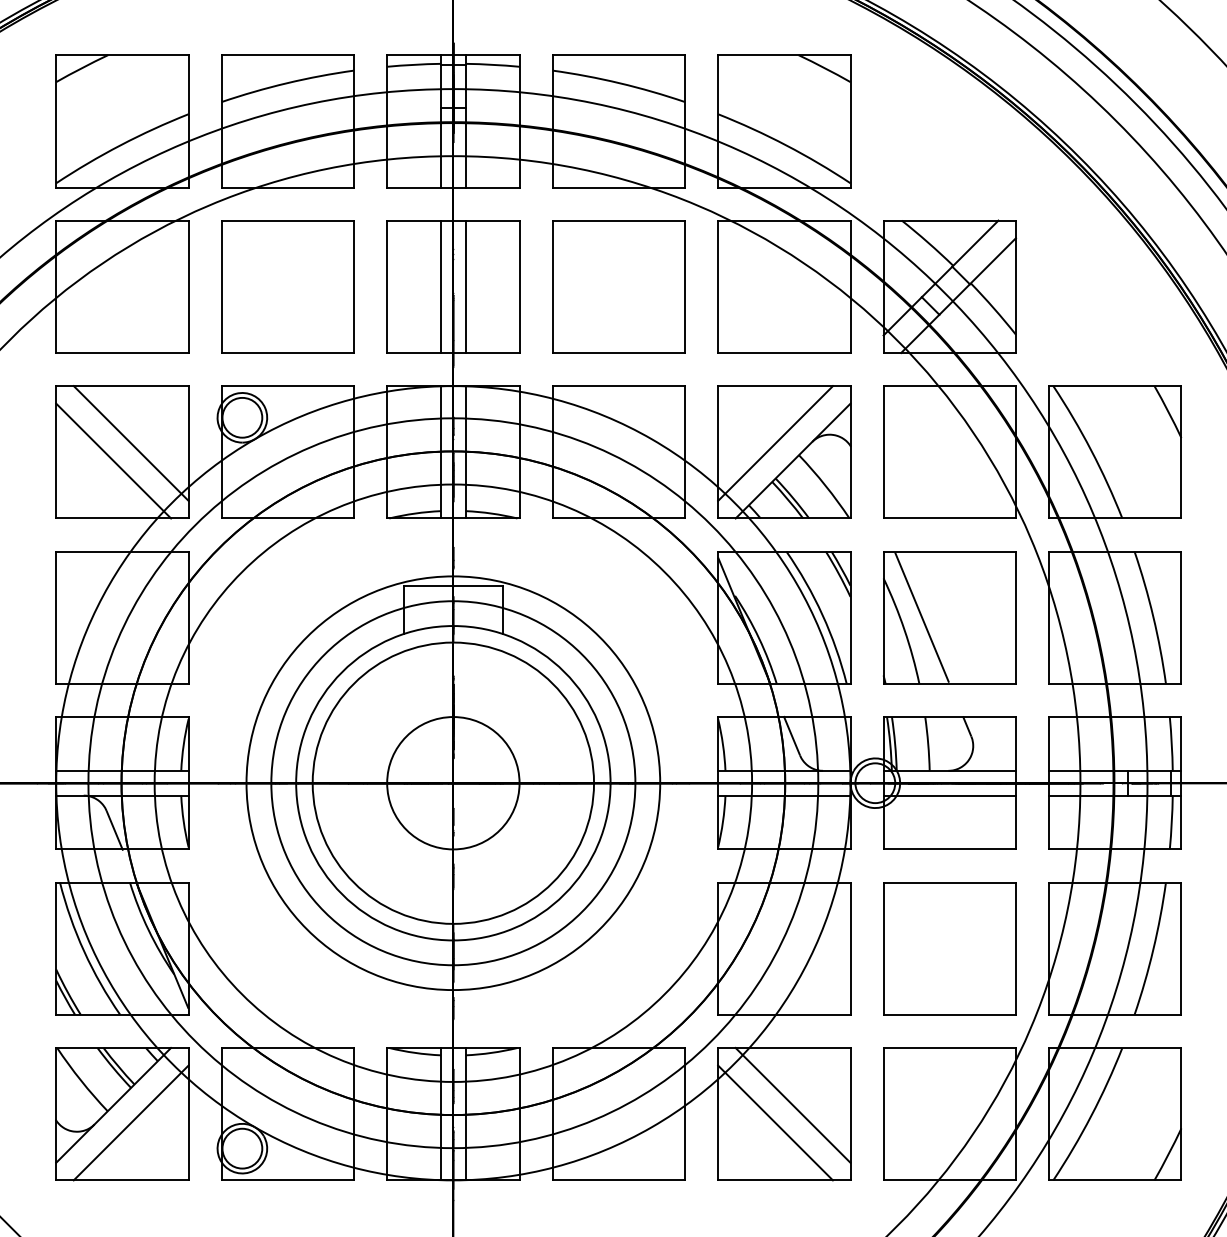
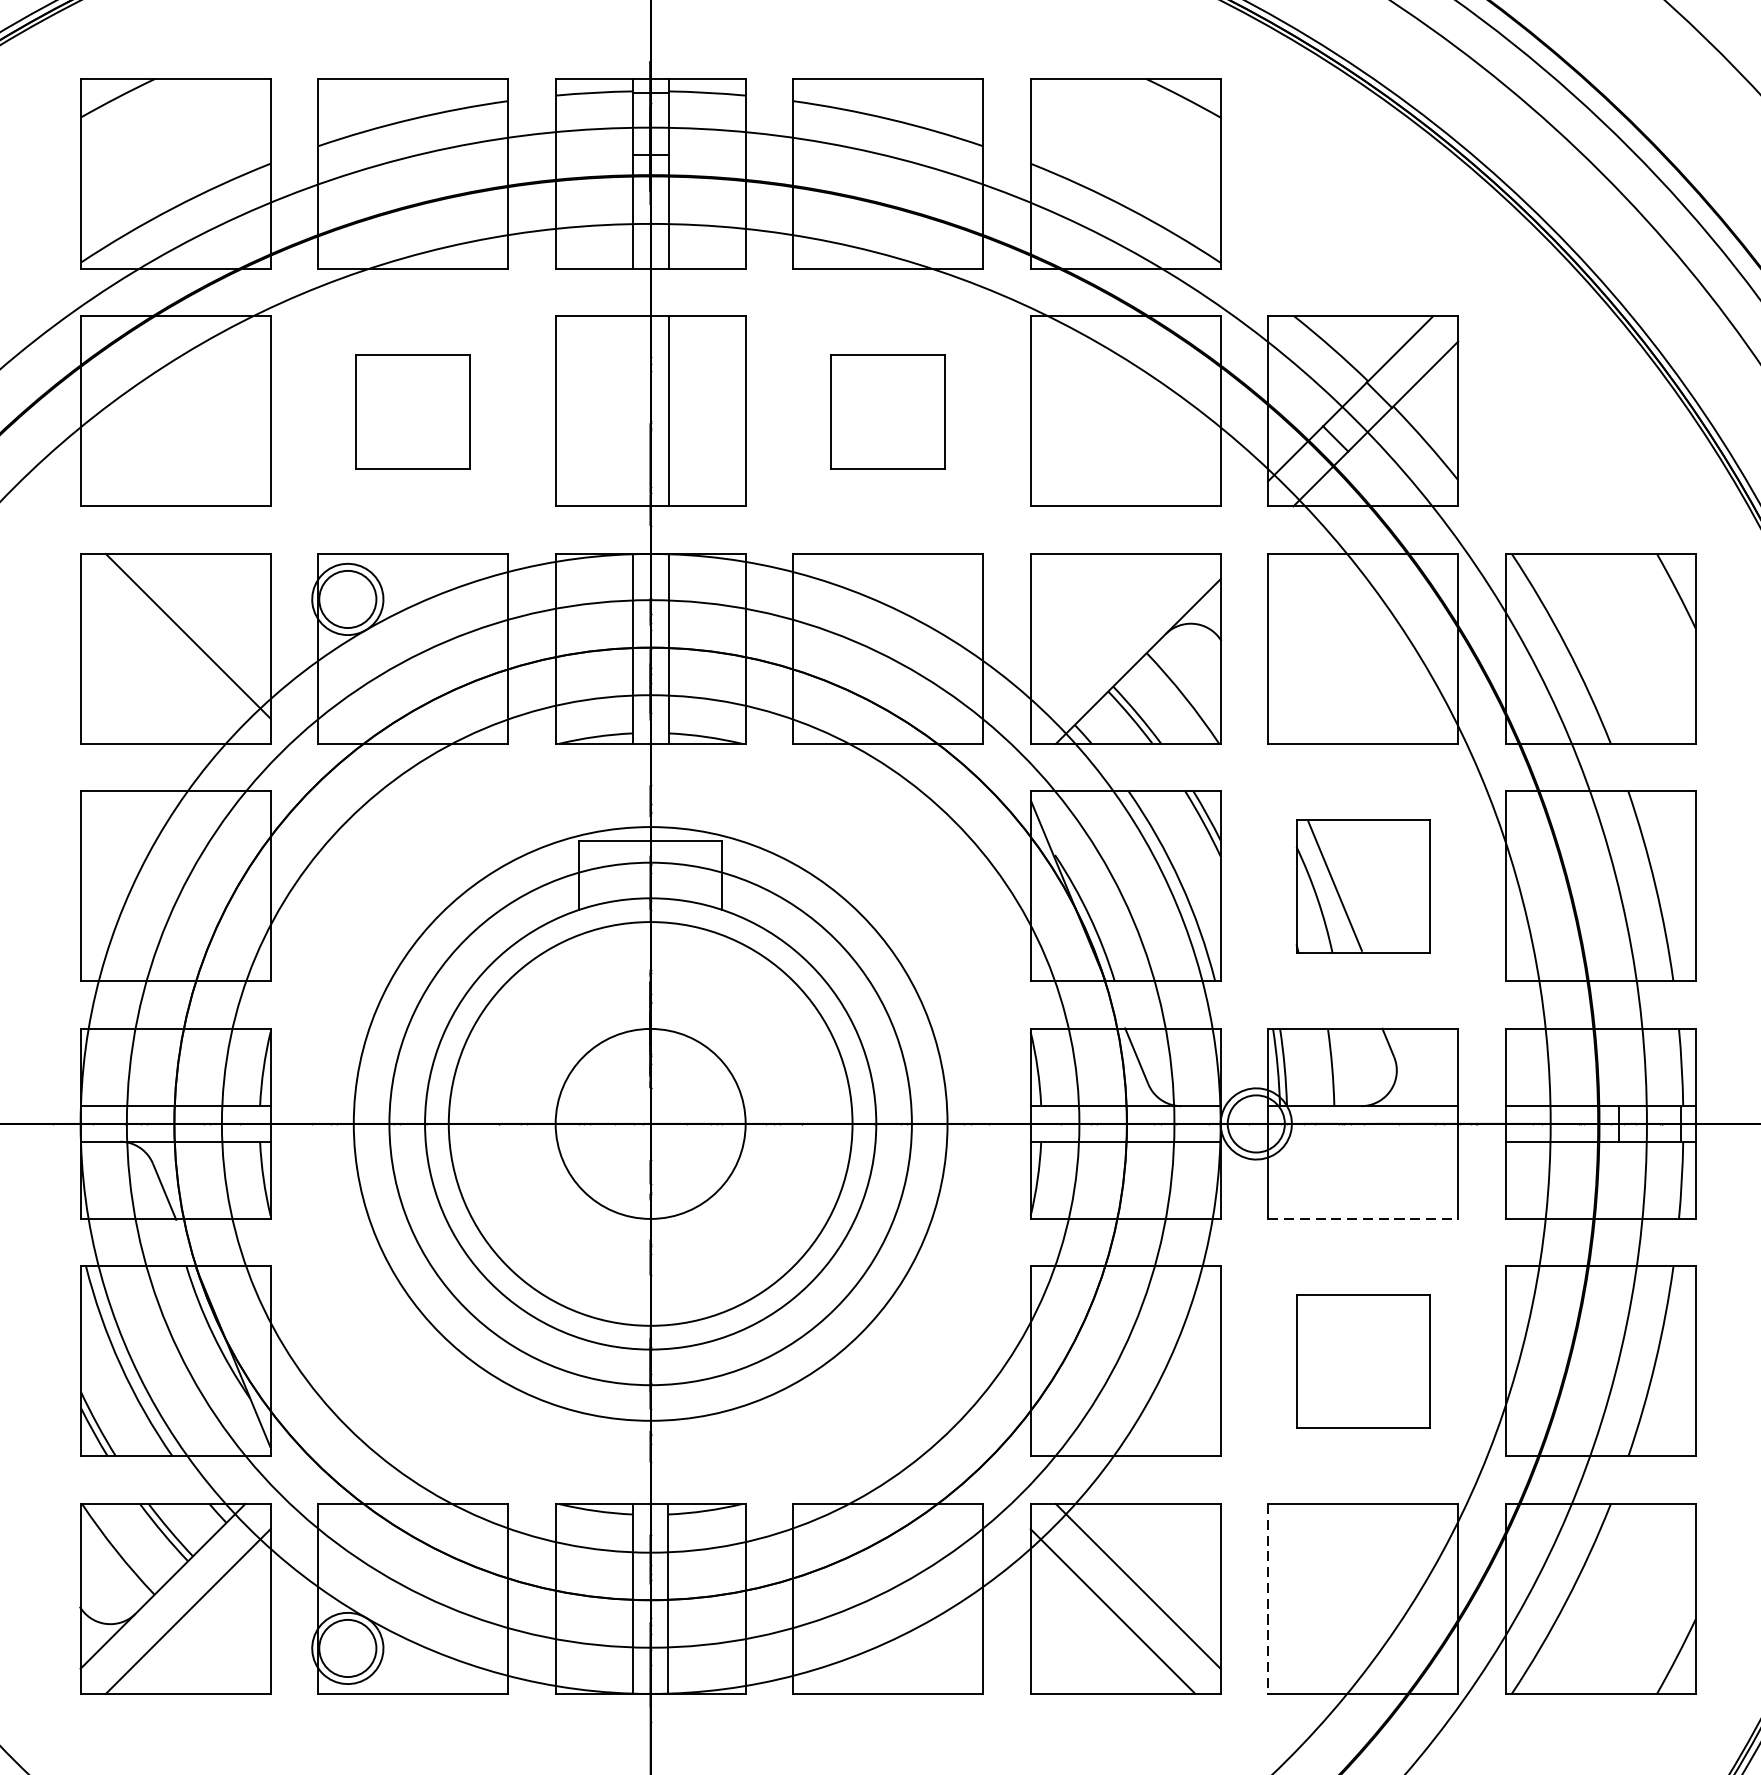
part: (287, 286) -> (412, 410), size x0.6
line: (440, 286) -> (632, 410), removed
part: (618, 286) -> (887, 410), size x0.6
line: (775, 443) -> (1113, 636), removed
line: (113, 460) -> (162, 660), removed
part: (949, 617) -> (1362, 886), size x0.7
line: (949, 795) -> (1362, 1141), removed
line: (950, 849) -> (1364, 1219), solid -> dashed
part: (949, 948) -> (1362, 1361), size x0.7
line: (883, 1114) -> (1268, 1599), solid -> dashed

